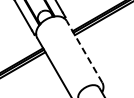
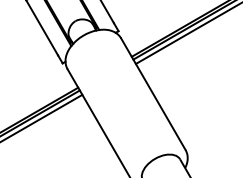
line: (84, 51) -> (153, 93), dashed -> solid

